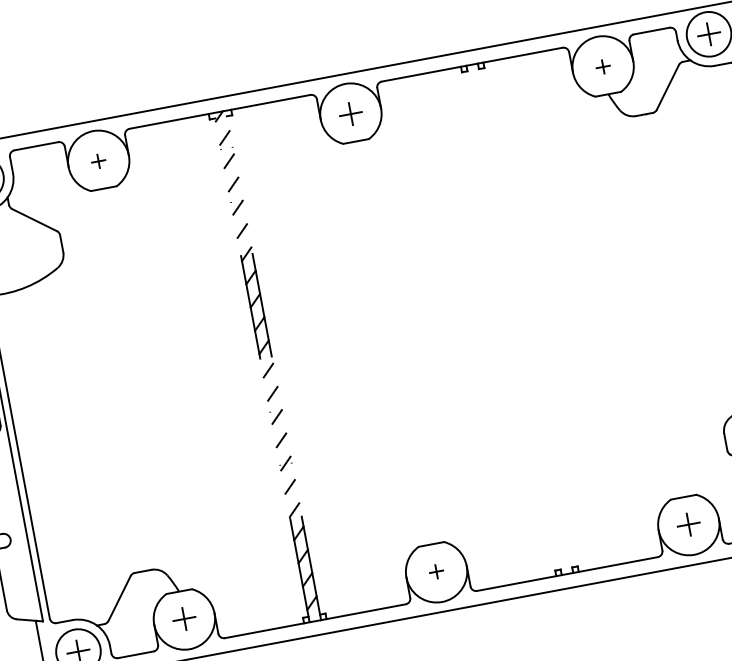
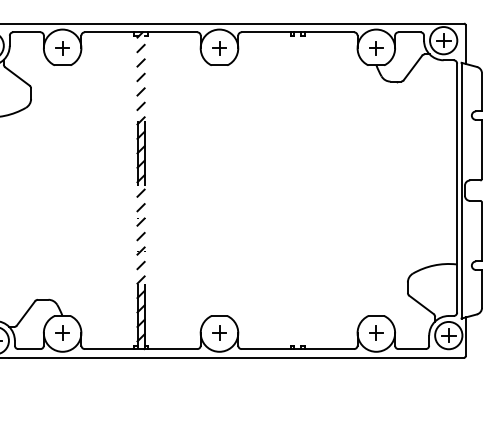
part: (603, 67) -> (376, 48), size x1.67
part: (98, 161) -> (62, 48), size x1.67
part: (436, 570) -> (219, 332), size x1.67

